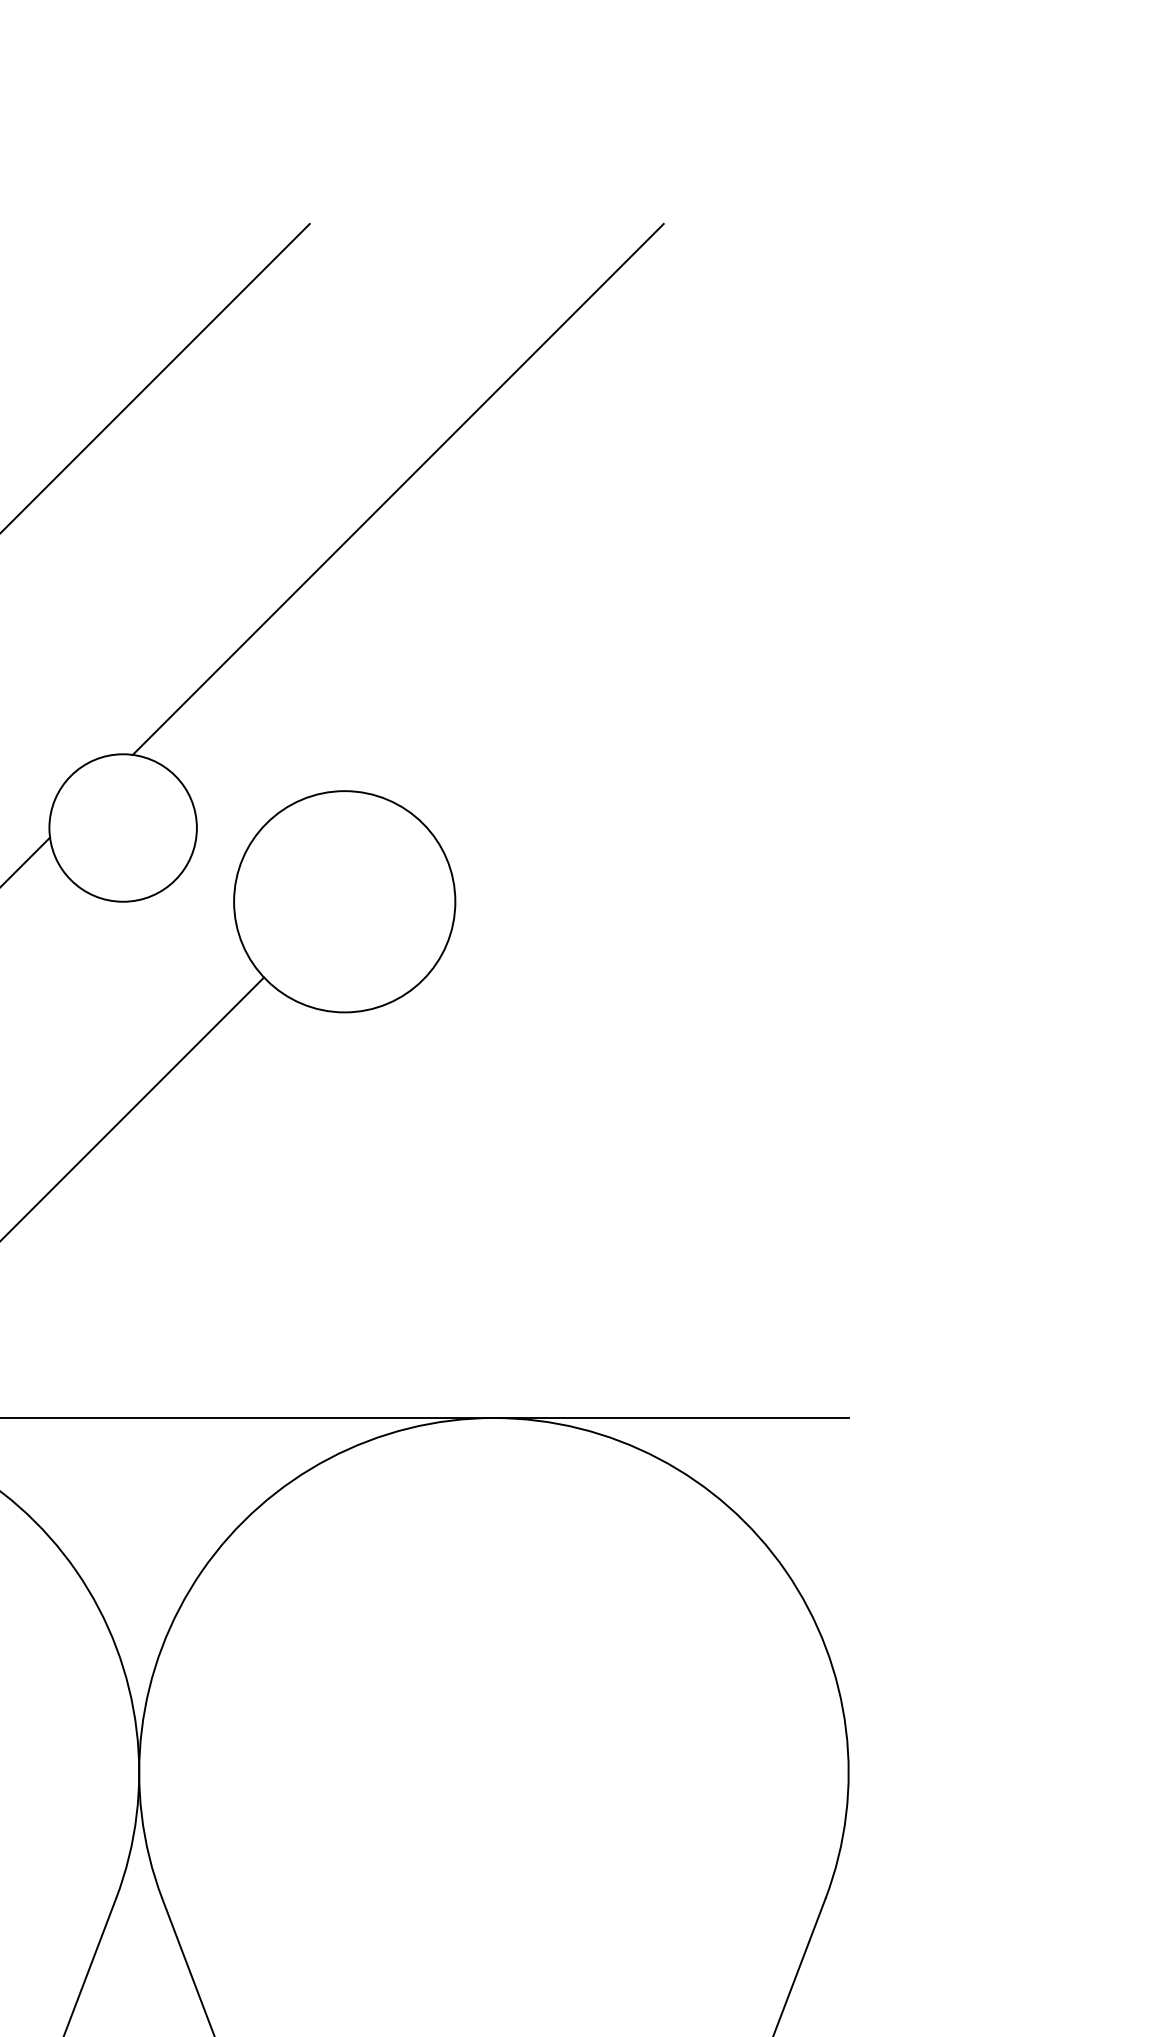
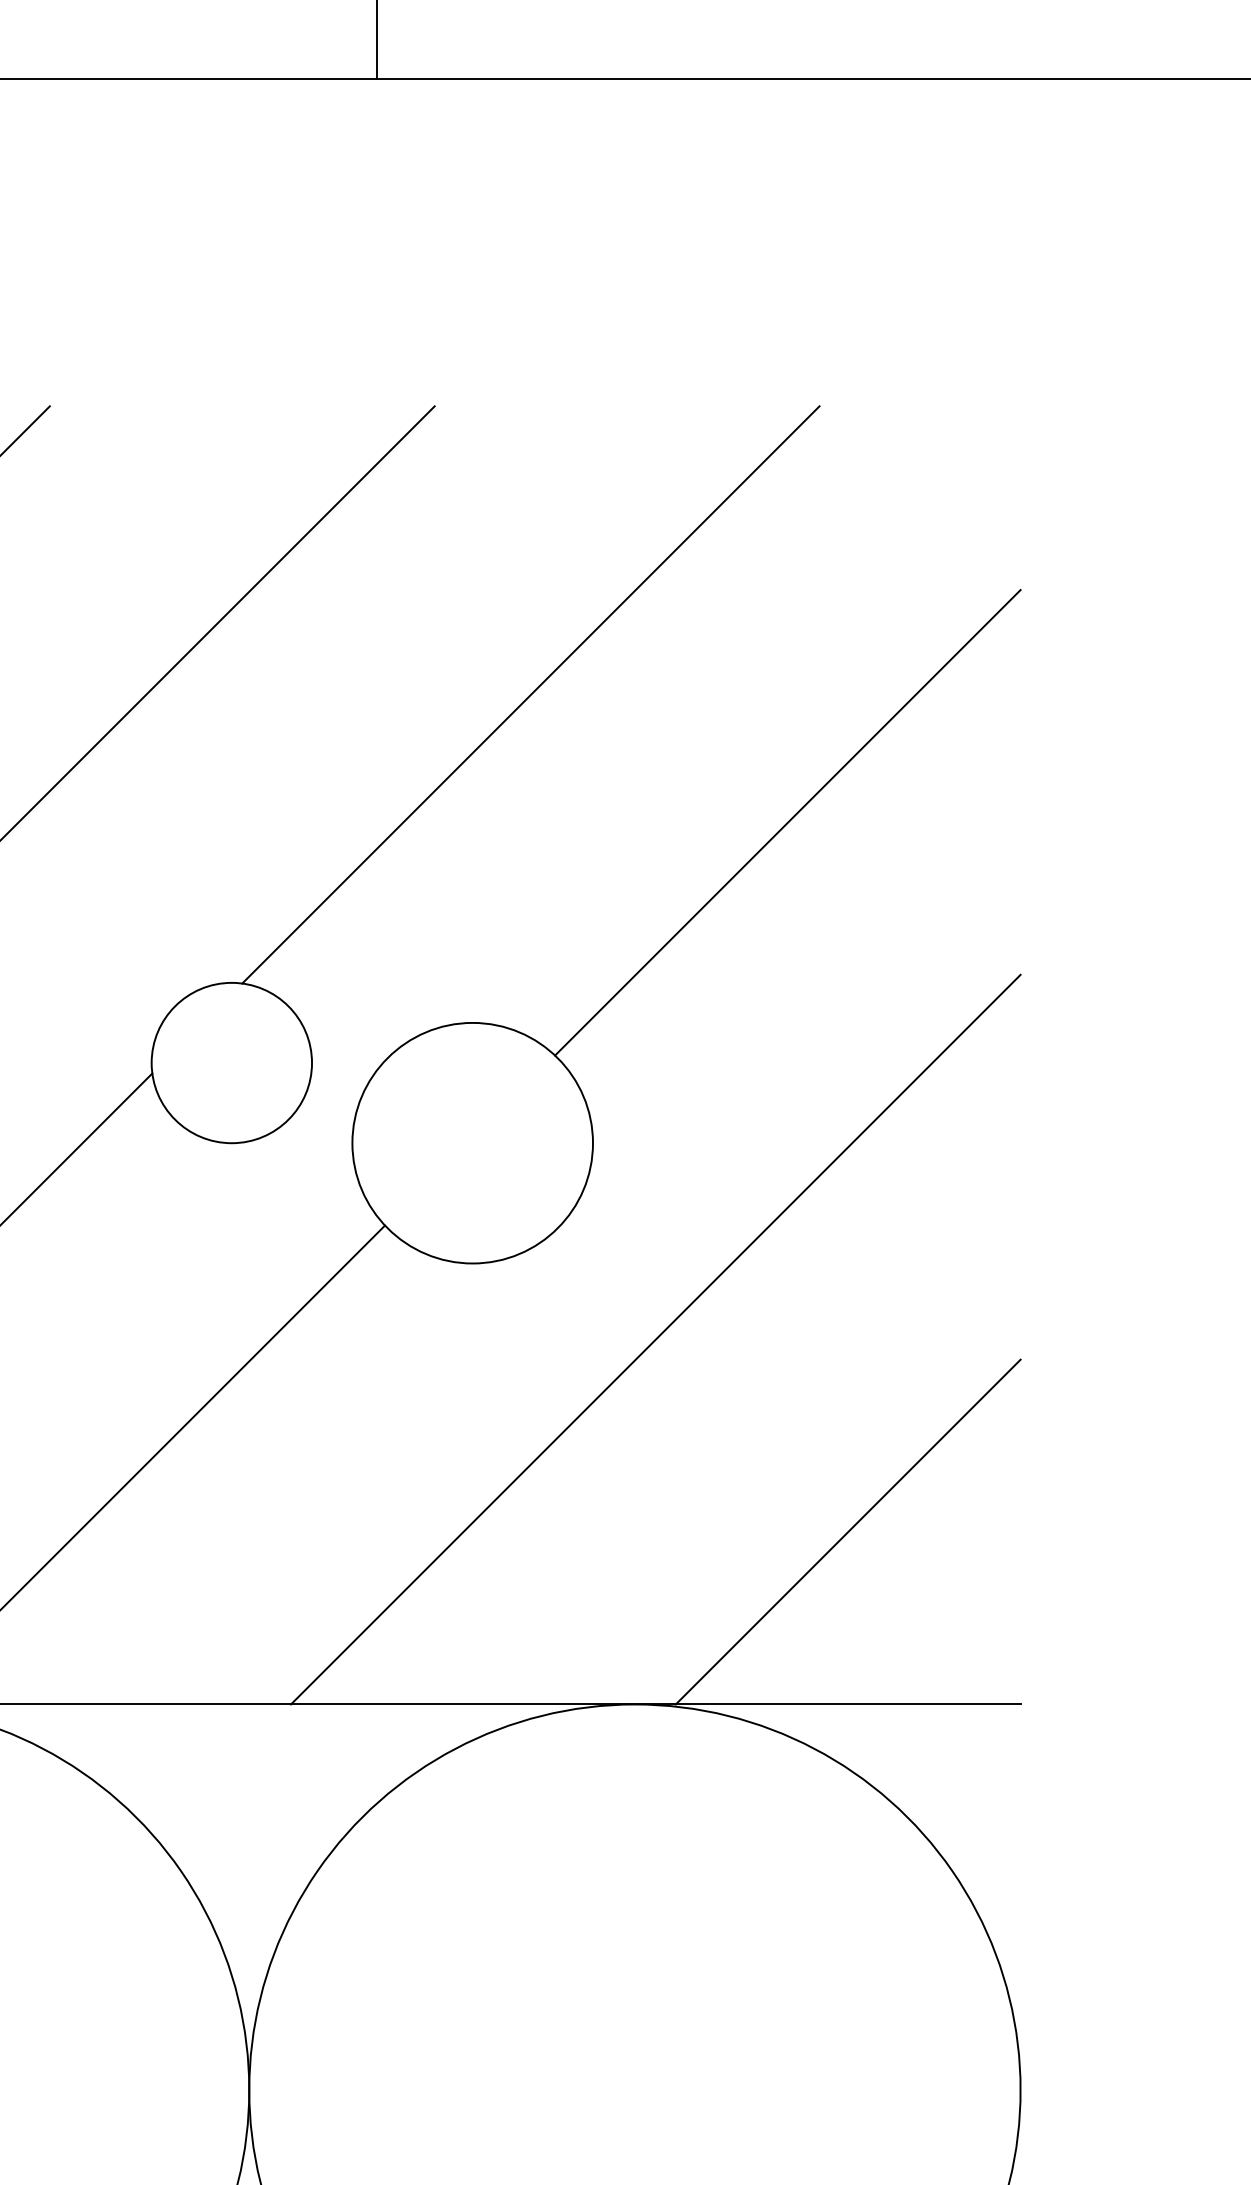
line: (634, 606) -> (787, 822), added
line: (512, 1082) -> (655, 1339), added
line: (689, 1259) -> (847, 1532), added

